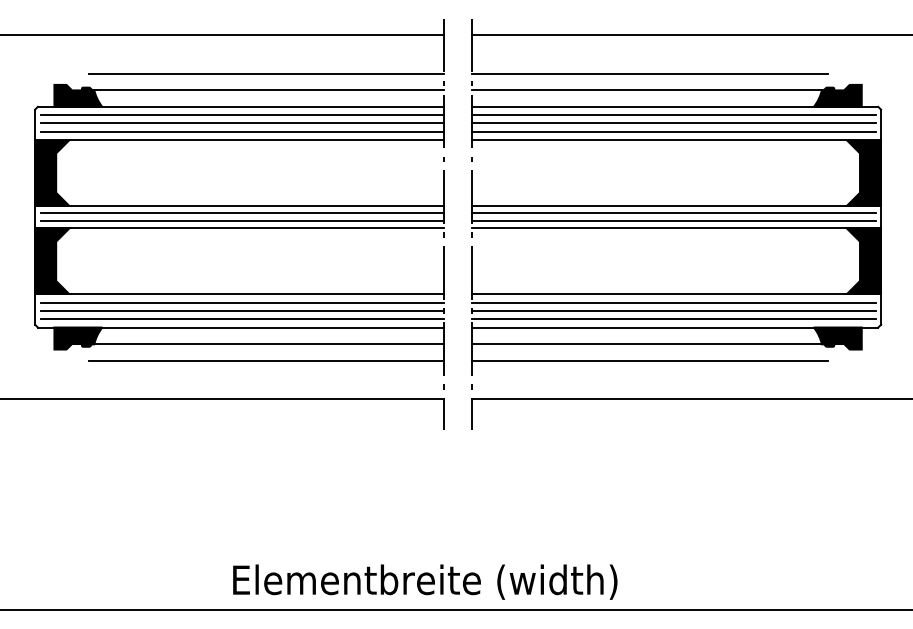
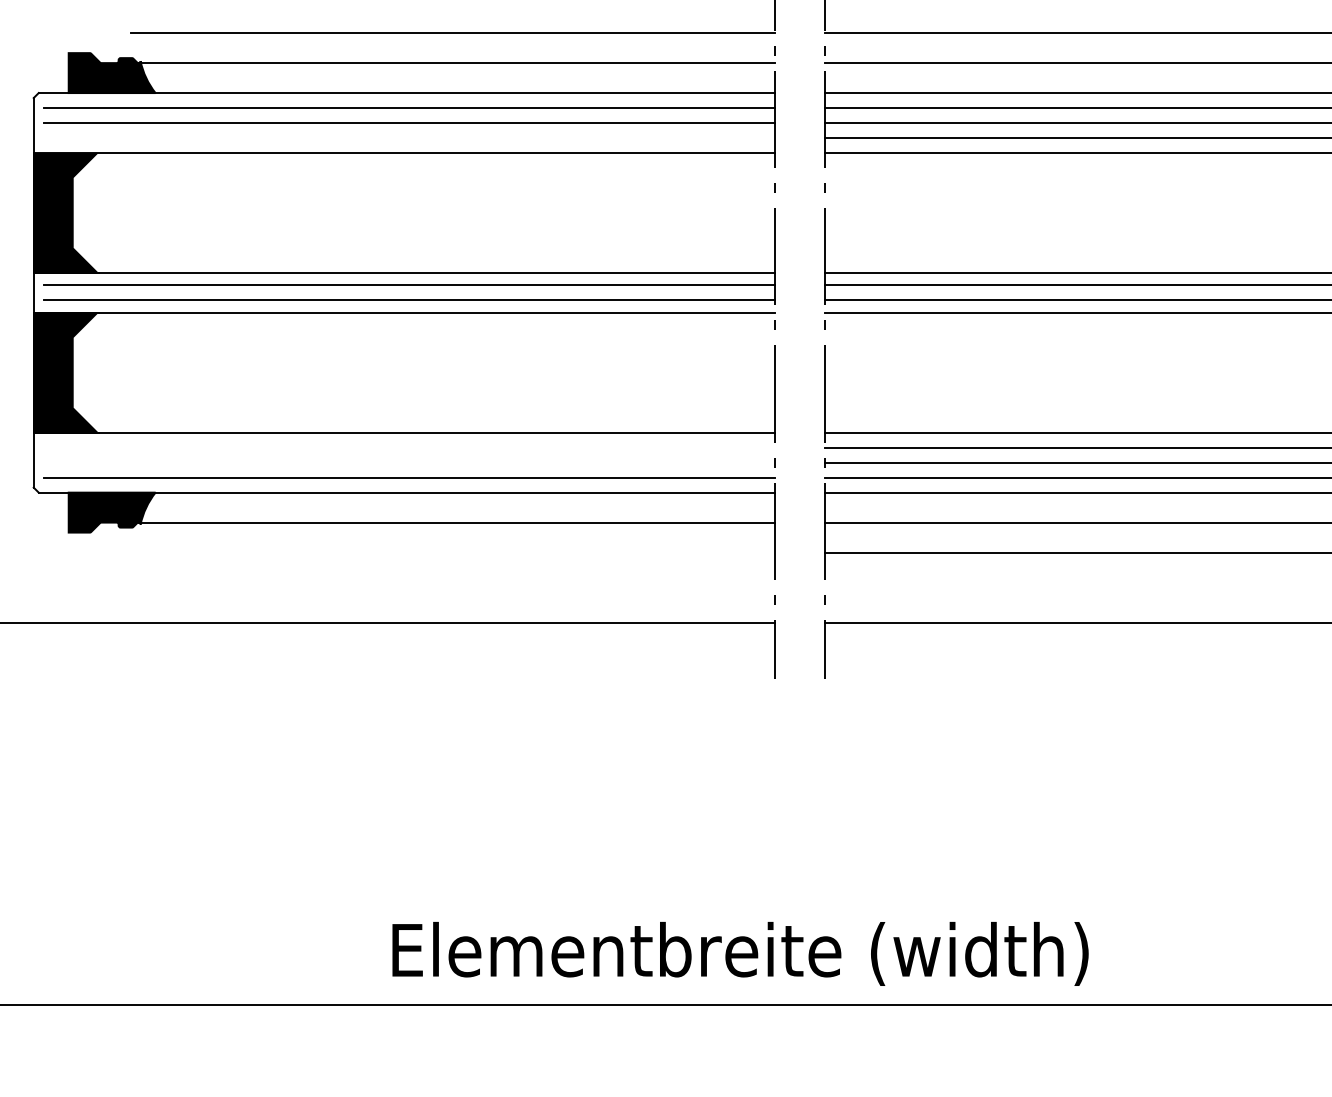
line: (242, 131) -> (409, 137), removed
line: (242, 302) -> (409, 447), removed
line: (242, 310) -> (409, 461), removed
line: (266, 360) -> (452, 552), removed

